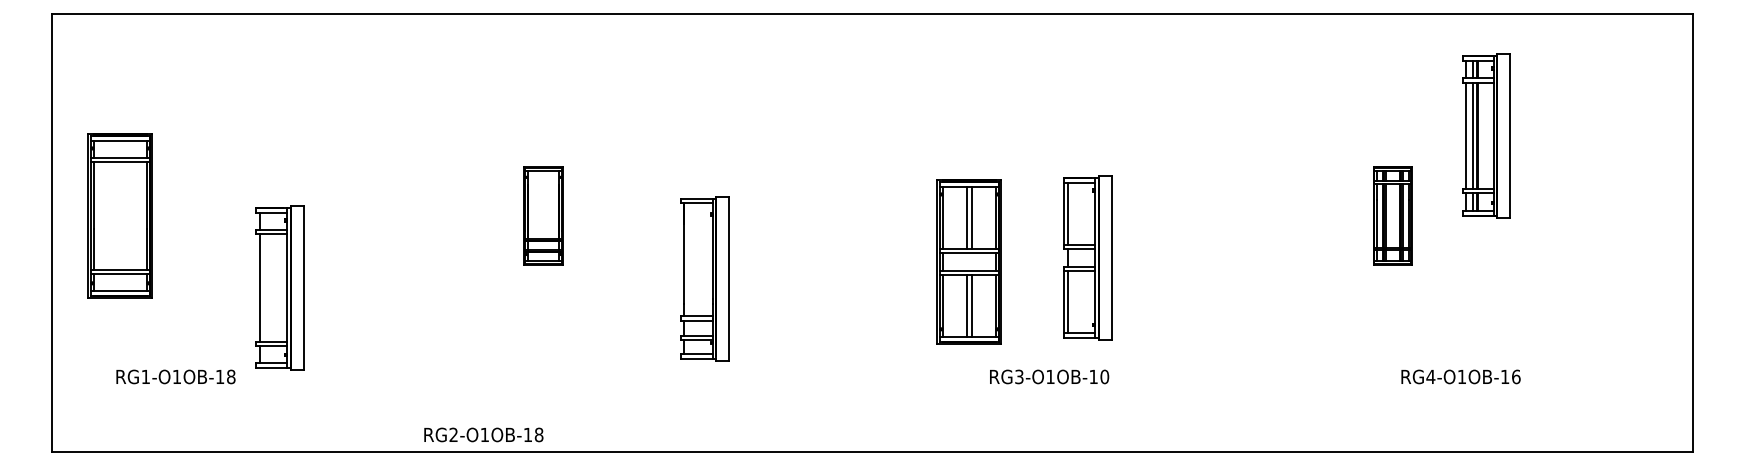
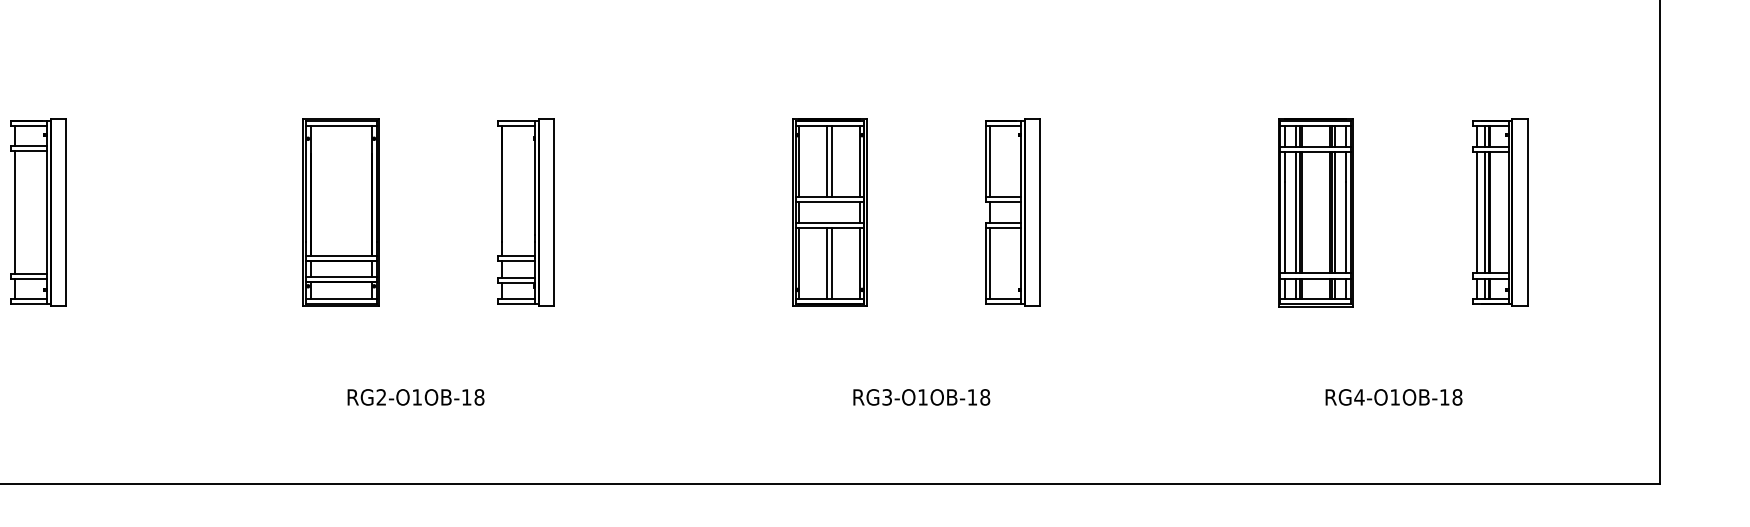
part: (1486, 135) -> (1500, 212), moved
part: (543, 215) -> (341, 212), size x1.67
part: (1392, 215) -> (1315, 212), size x1.67
part: (1087, 257) -> (1012, 212), moved
part: (968, 261) -> (828, 212), moved
part: (704, 278) -> (525, 212), moved
part: (279, 287) -> (38, 212), moved
text: (1104, 376) -> (984, 396), RG3-O1OB-10 -> RG3-O1OB-18
text: (1516, 376) -> (1457, 396), RG4-O1OB-16 -> RG4-O1OB-18
text: (483, 434) -> (415, 396), moved

